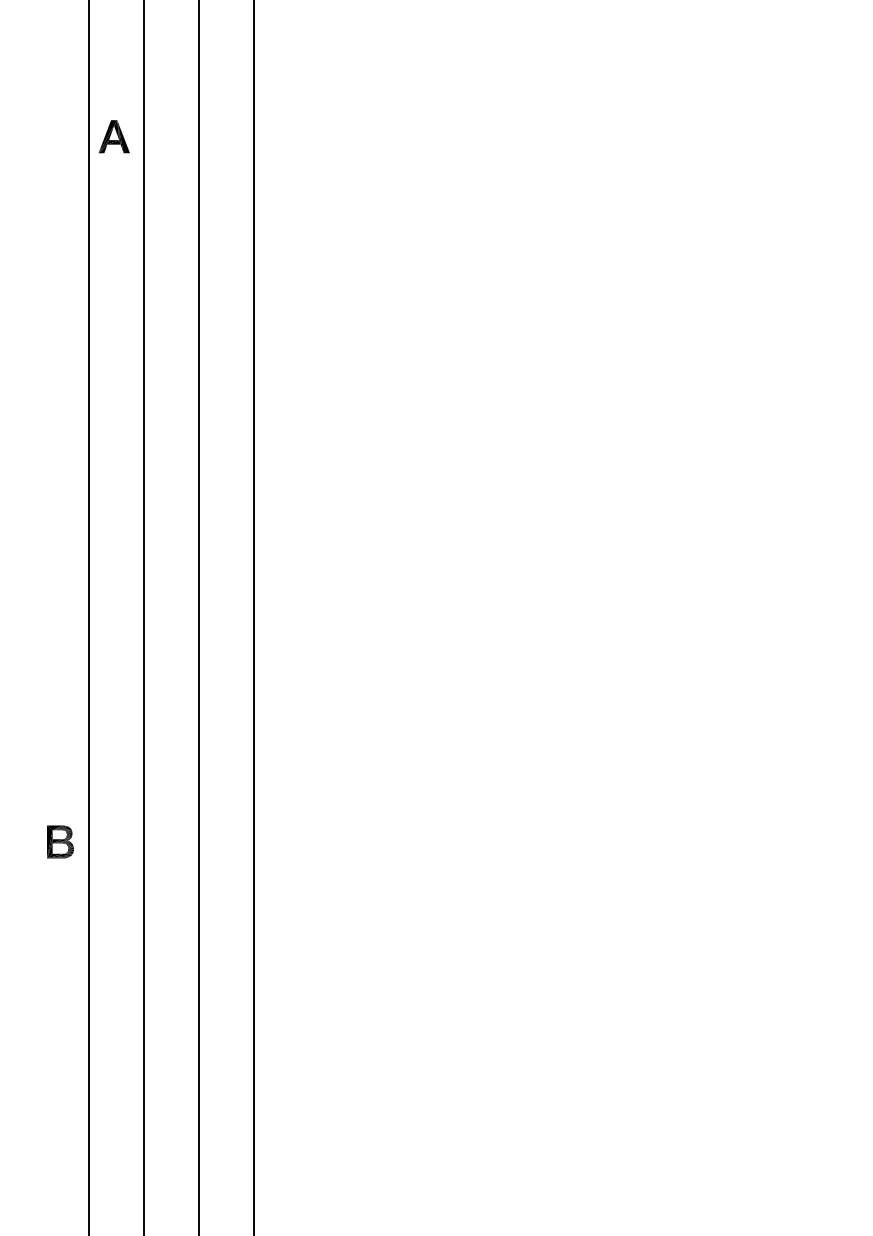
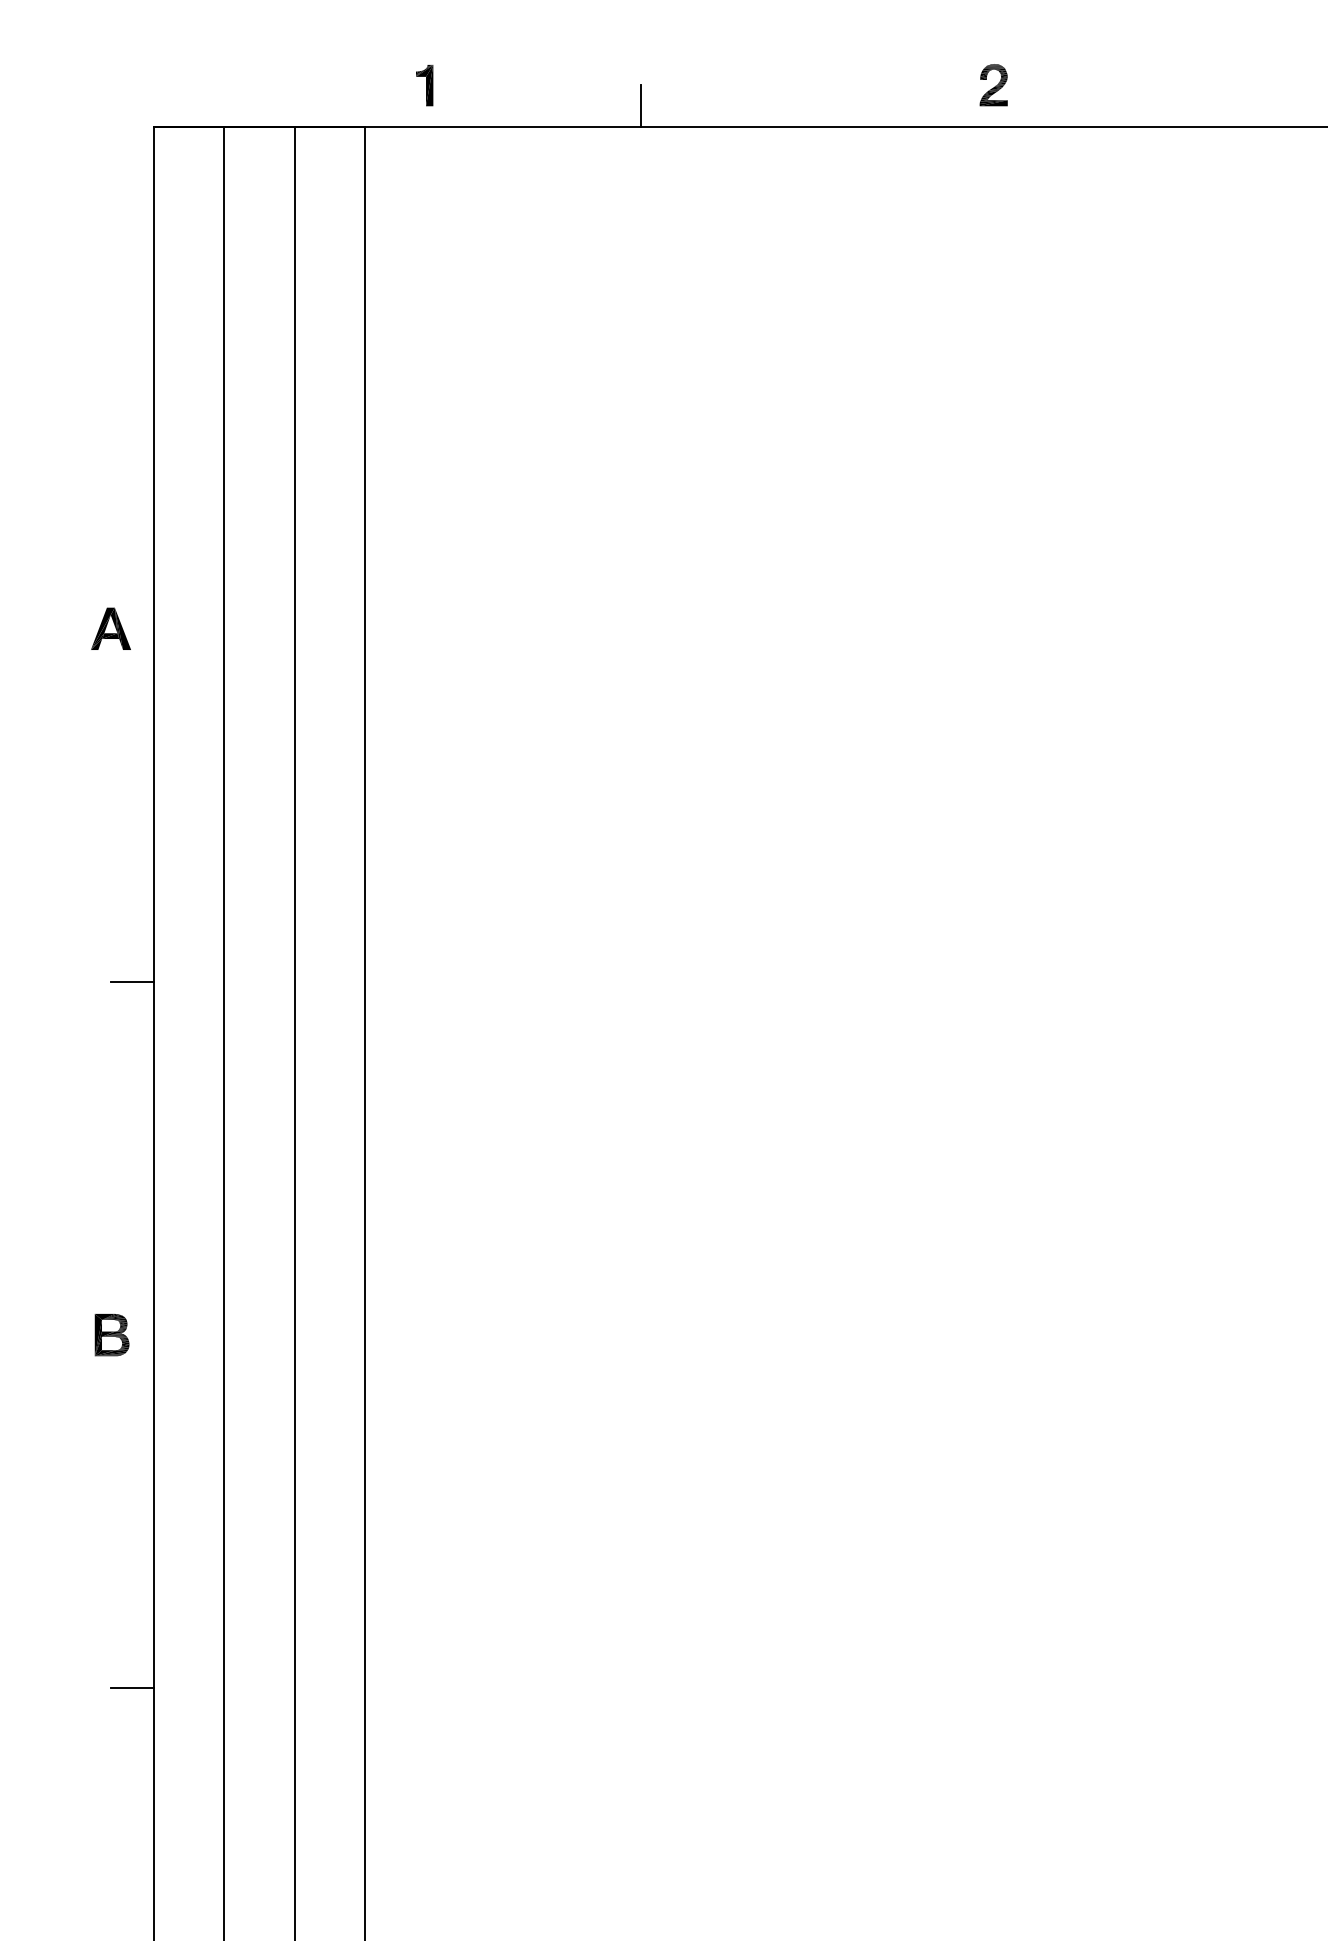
part: (113, 136) -> (110, 628), moved
line: (72, 599) -> (132, 981), added
part: (60, 842) -> (111, 1335), moved
line: (72, 1151) -> (132, 1688), added

